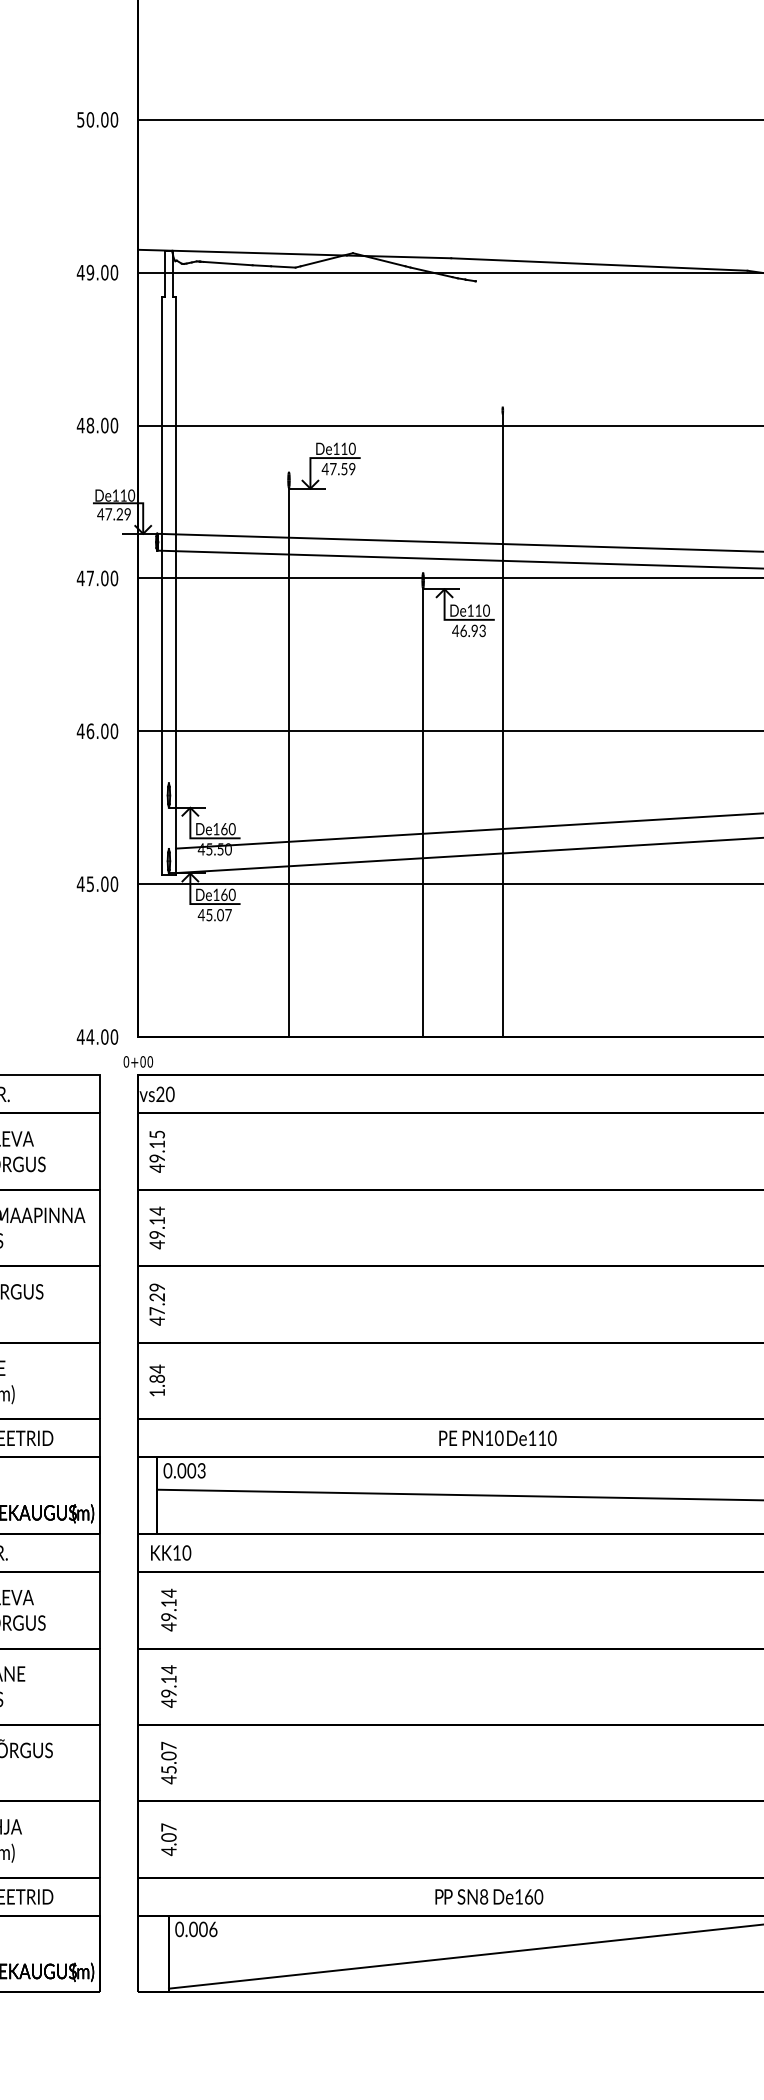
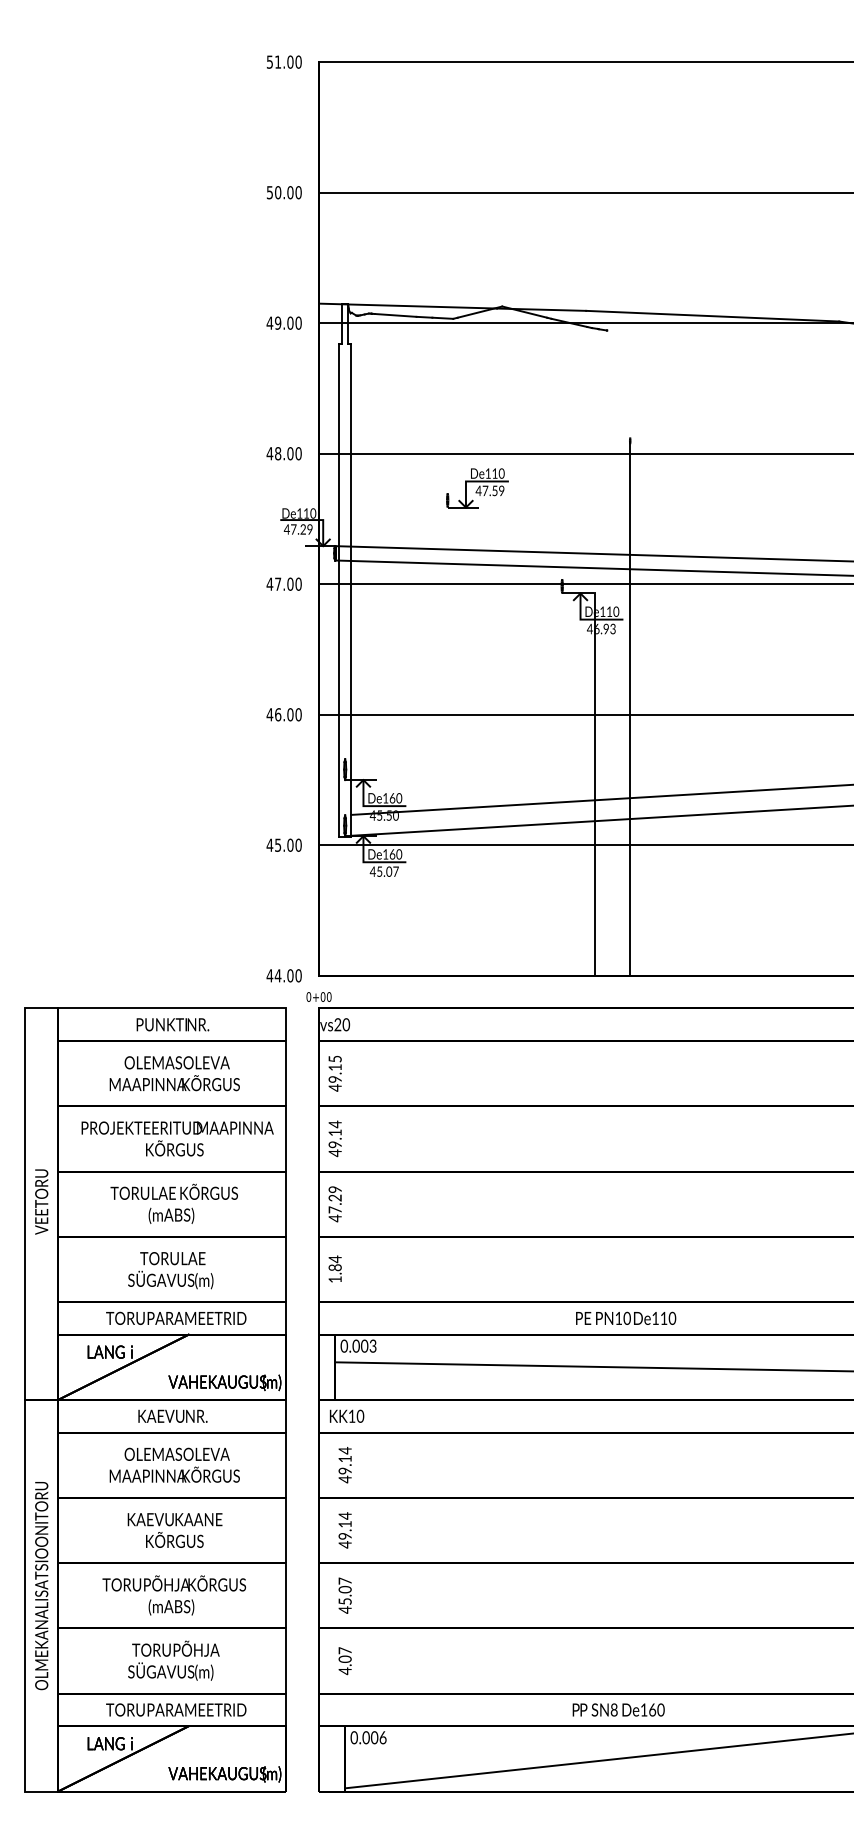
line: (288, 762) -> (447, 741), removed
line: (423, 812) -> (595, 784), moved

